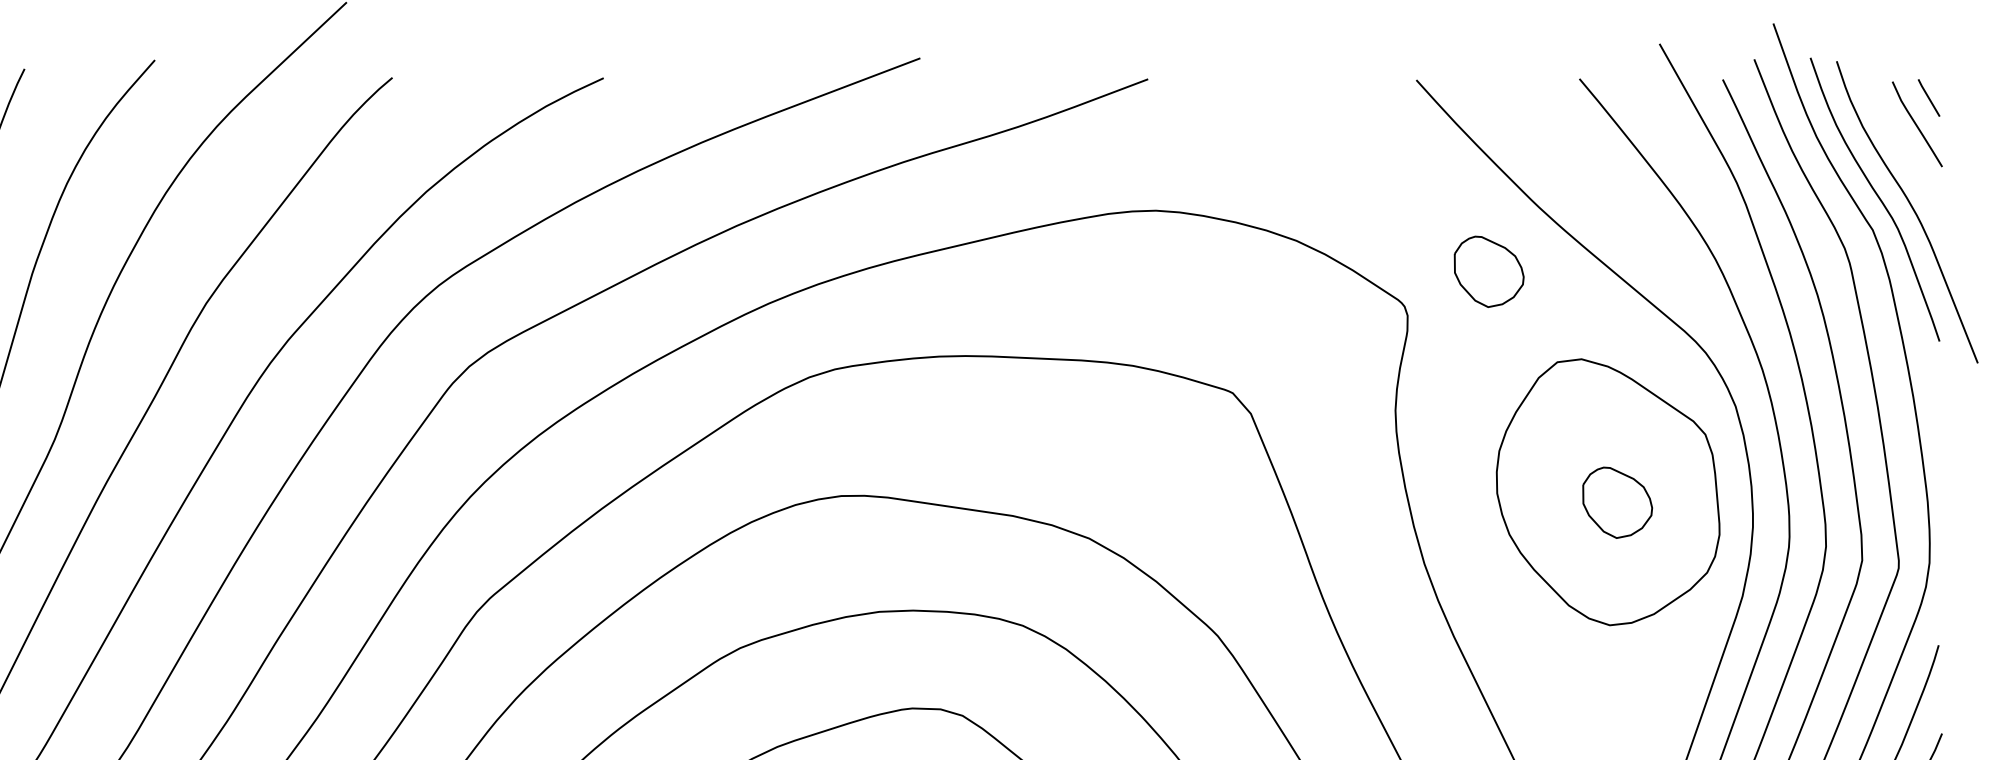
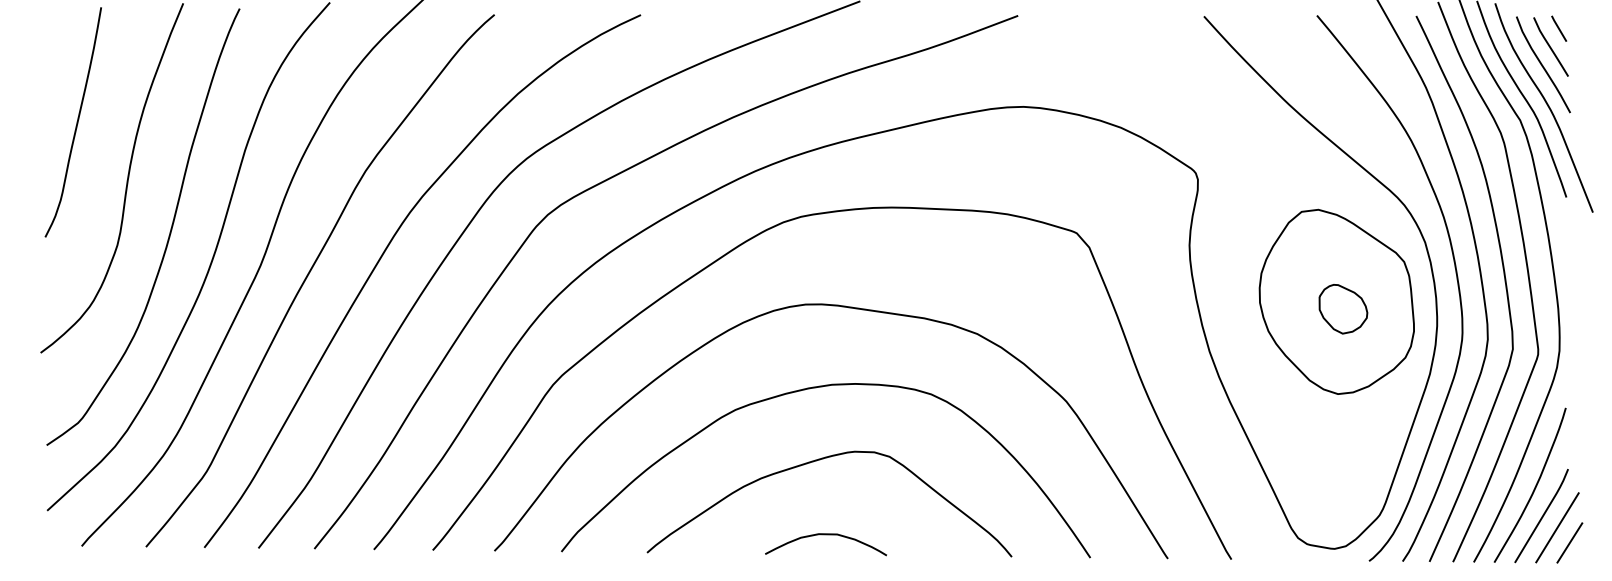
curve: (1904, 149) -> (1542, 64), added
part: (1489, 272) -> (1254, 149), removed

